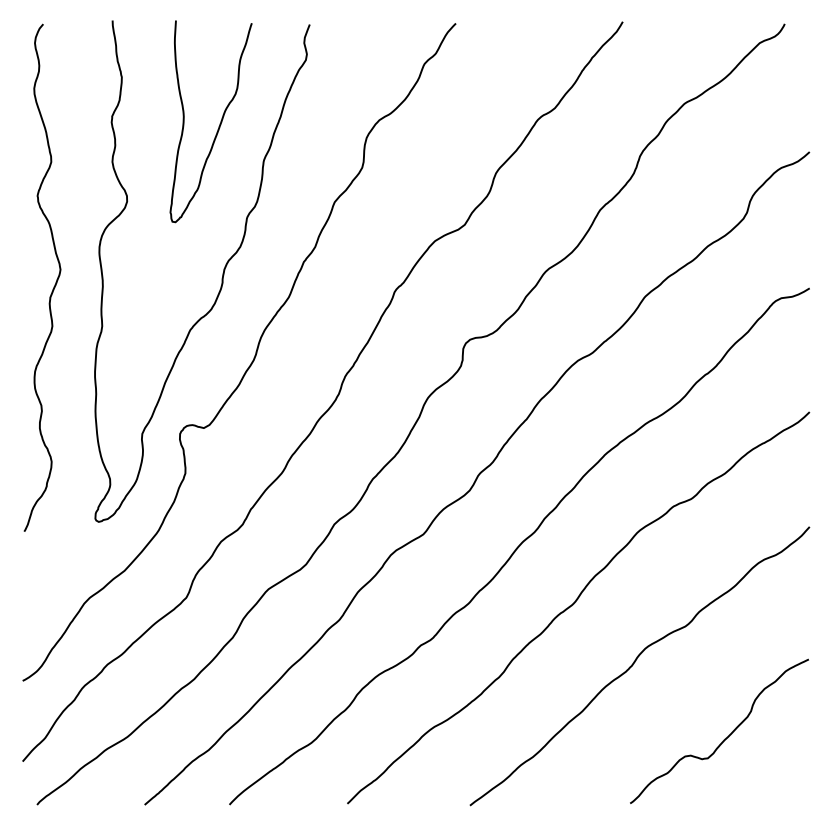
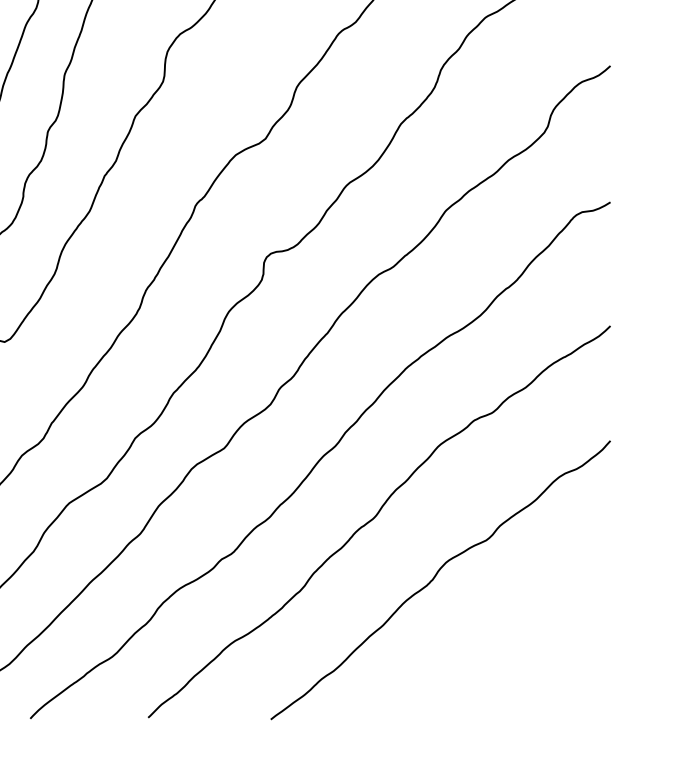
curve: (724, 738) -> (525, 652), removed

